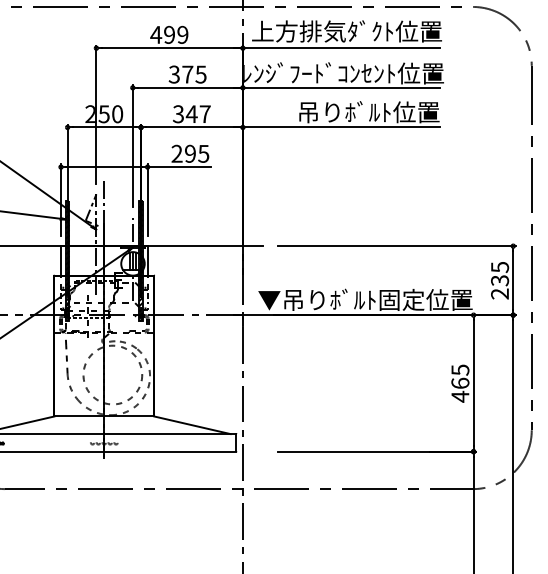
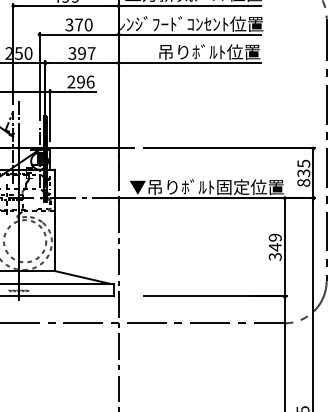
text: (200, 74) -> (88, 24), 375 -> 370
text: (191, 114) -> (81, 53), 347 -> 397
text: (203, 153) -> (90, 81), 295 -> 296
text: (500, 293) -> (304, 182), 235 -> 835
text: (460, 383) -> (275, 247), 465 -> 349

